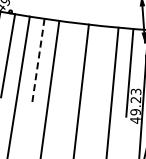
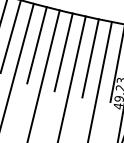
line: (38, 62) -> (37, 45), dashed -> solid
line: (68, 66) -> (63, 51), added
line: (98, 70) -> (90, 58), added

